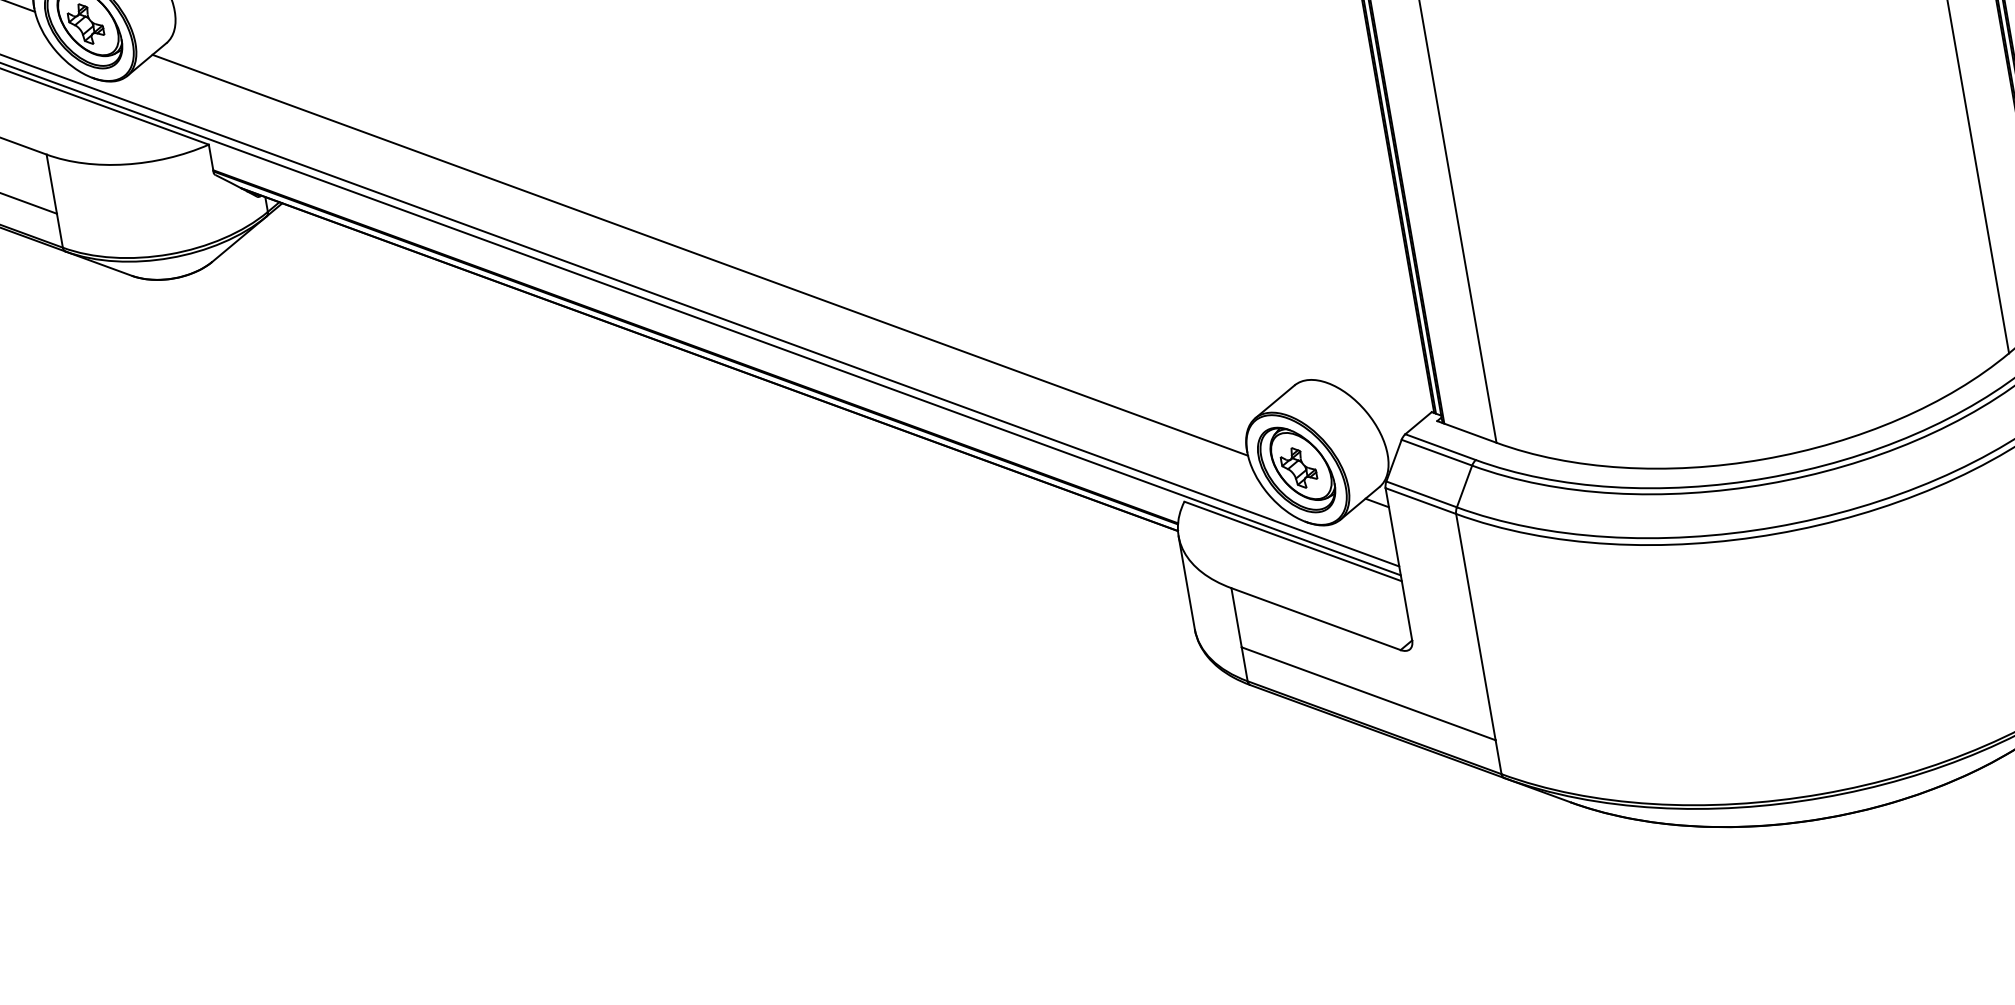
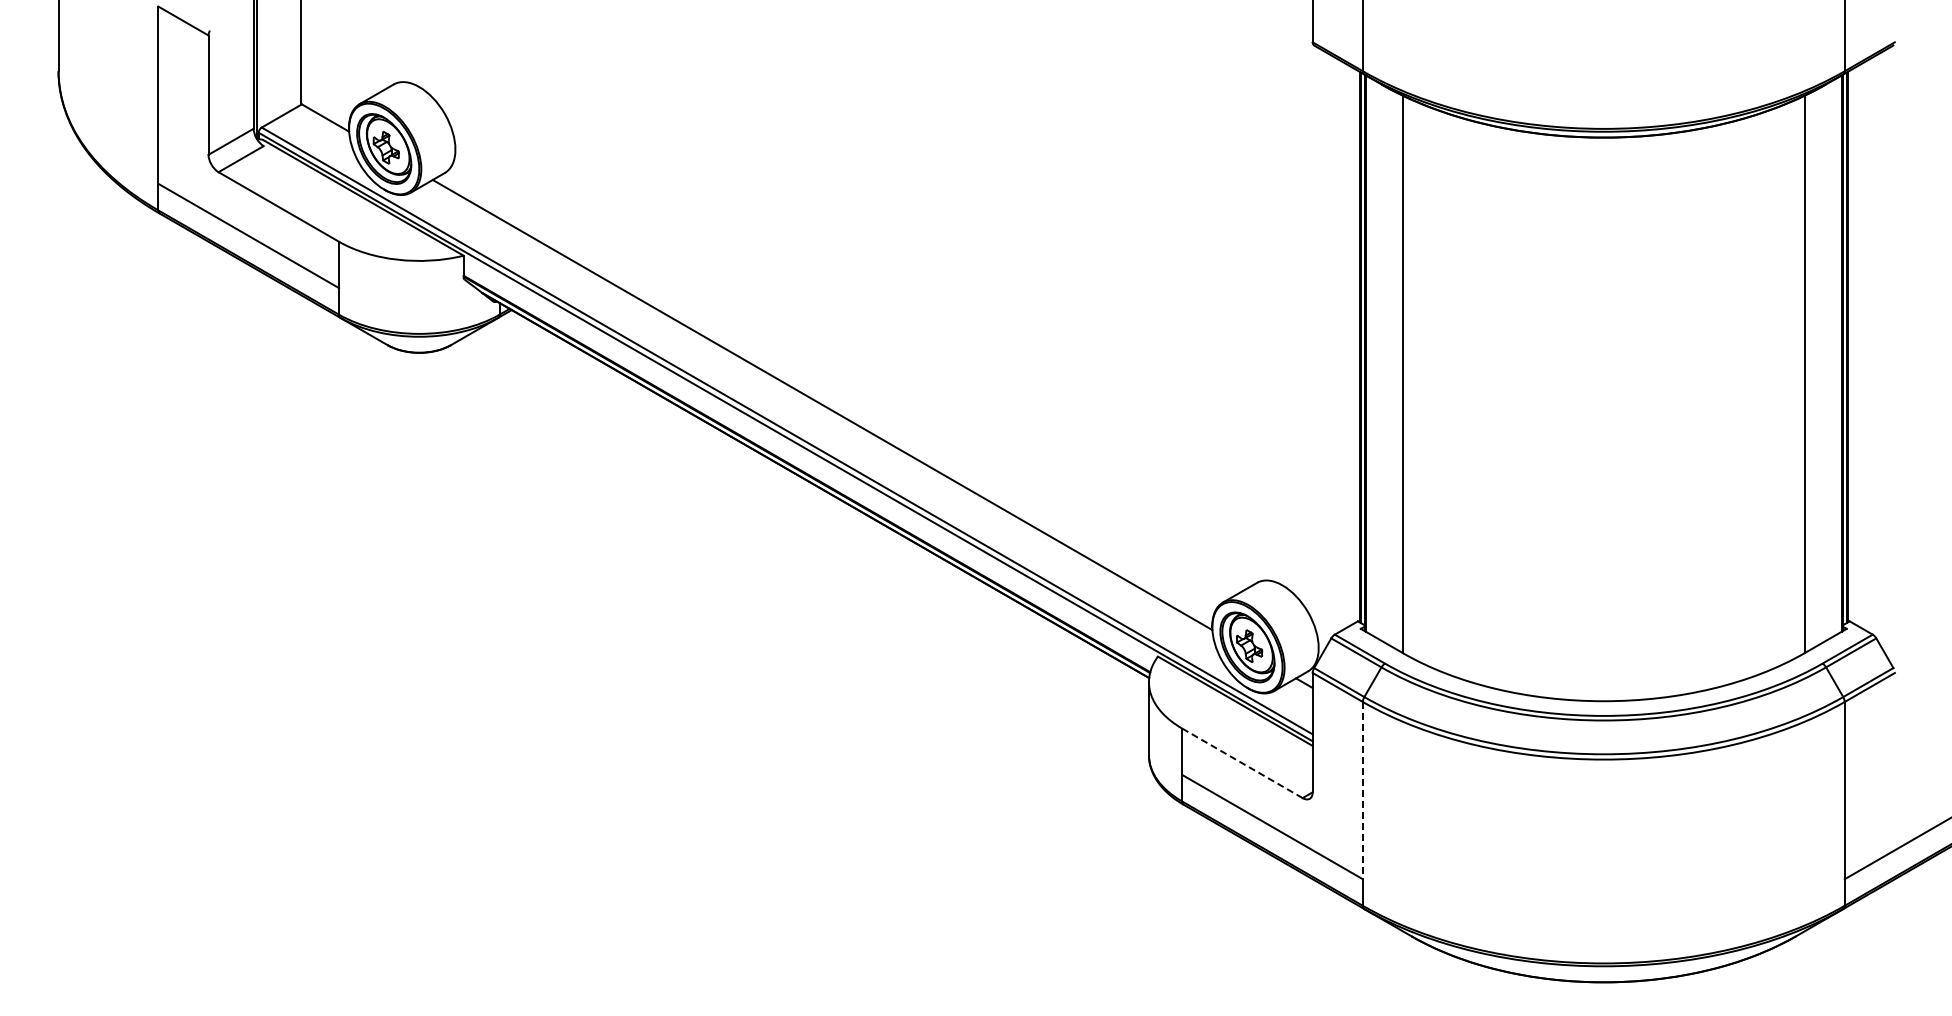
line: (1316, 619) -> (1242, 763), solid -> dashed
line: (1475, 627) -> (1362, 790), solid -> dashed

